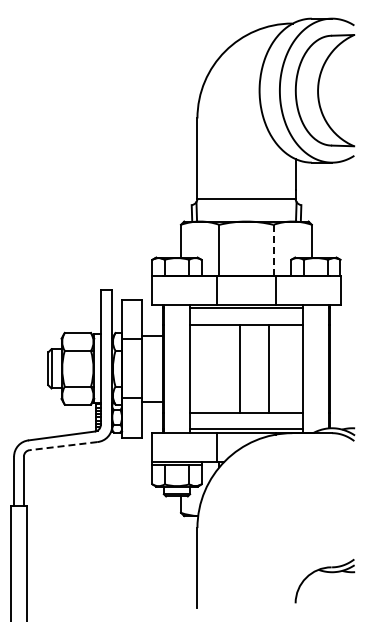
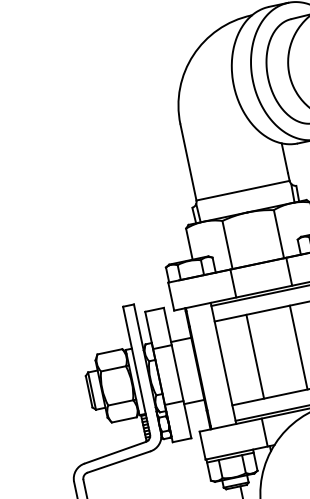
line: (273, 250) -> (278, 234), dashed -> solid
line: (239, 368) -> (255, 356), moved
line: (63, 446) -> (118, 462), dashed -> solid

